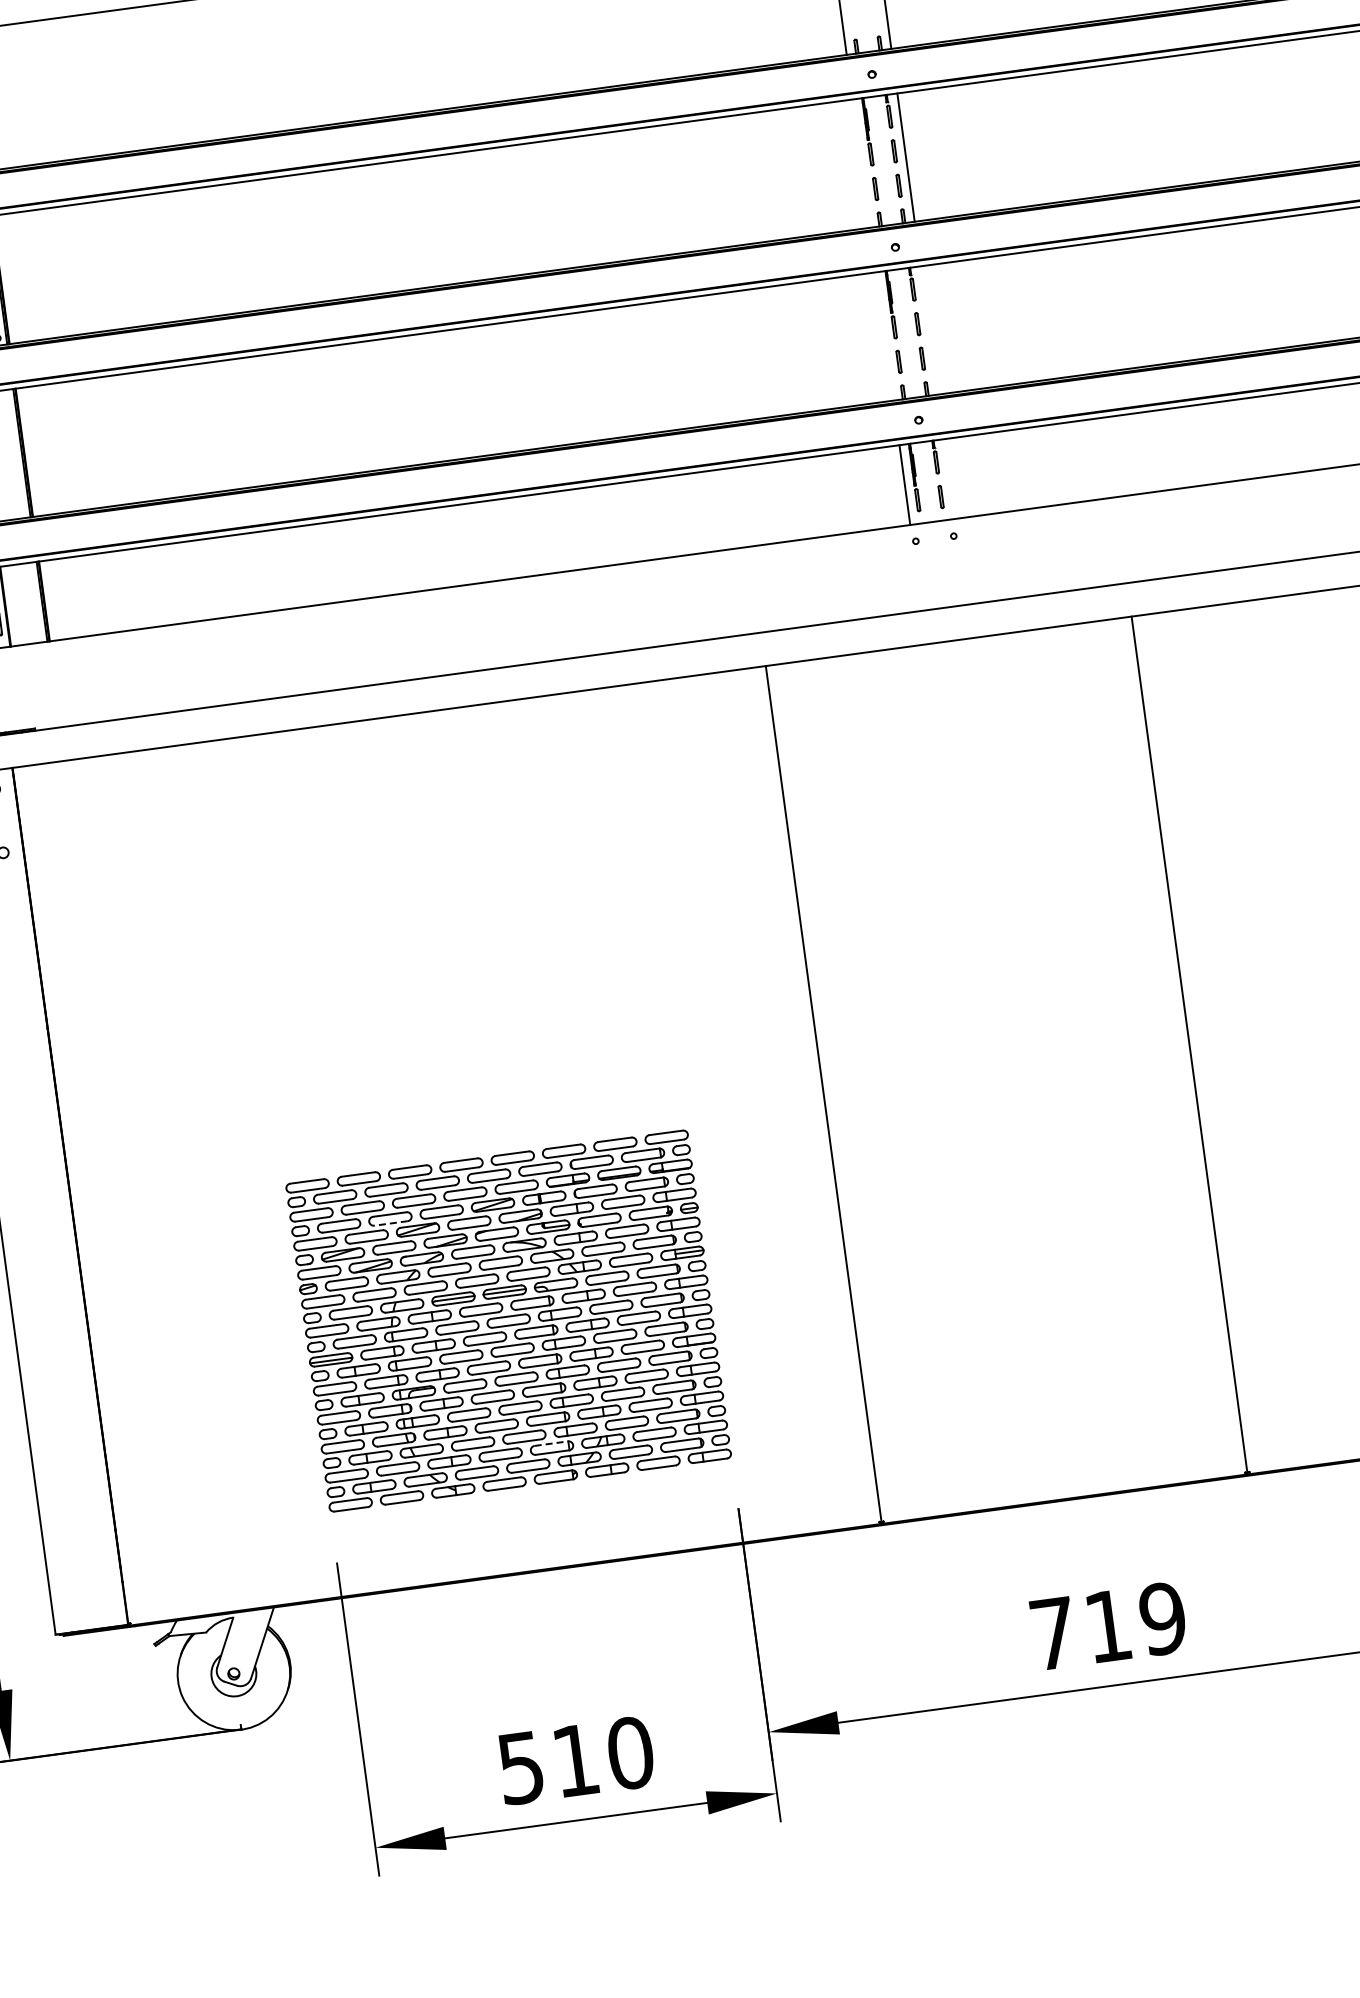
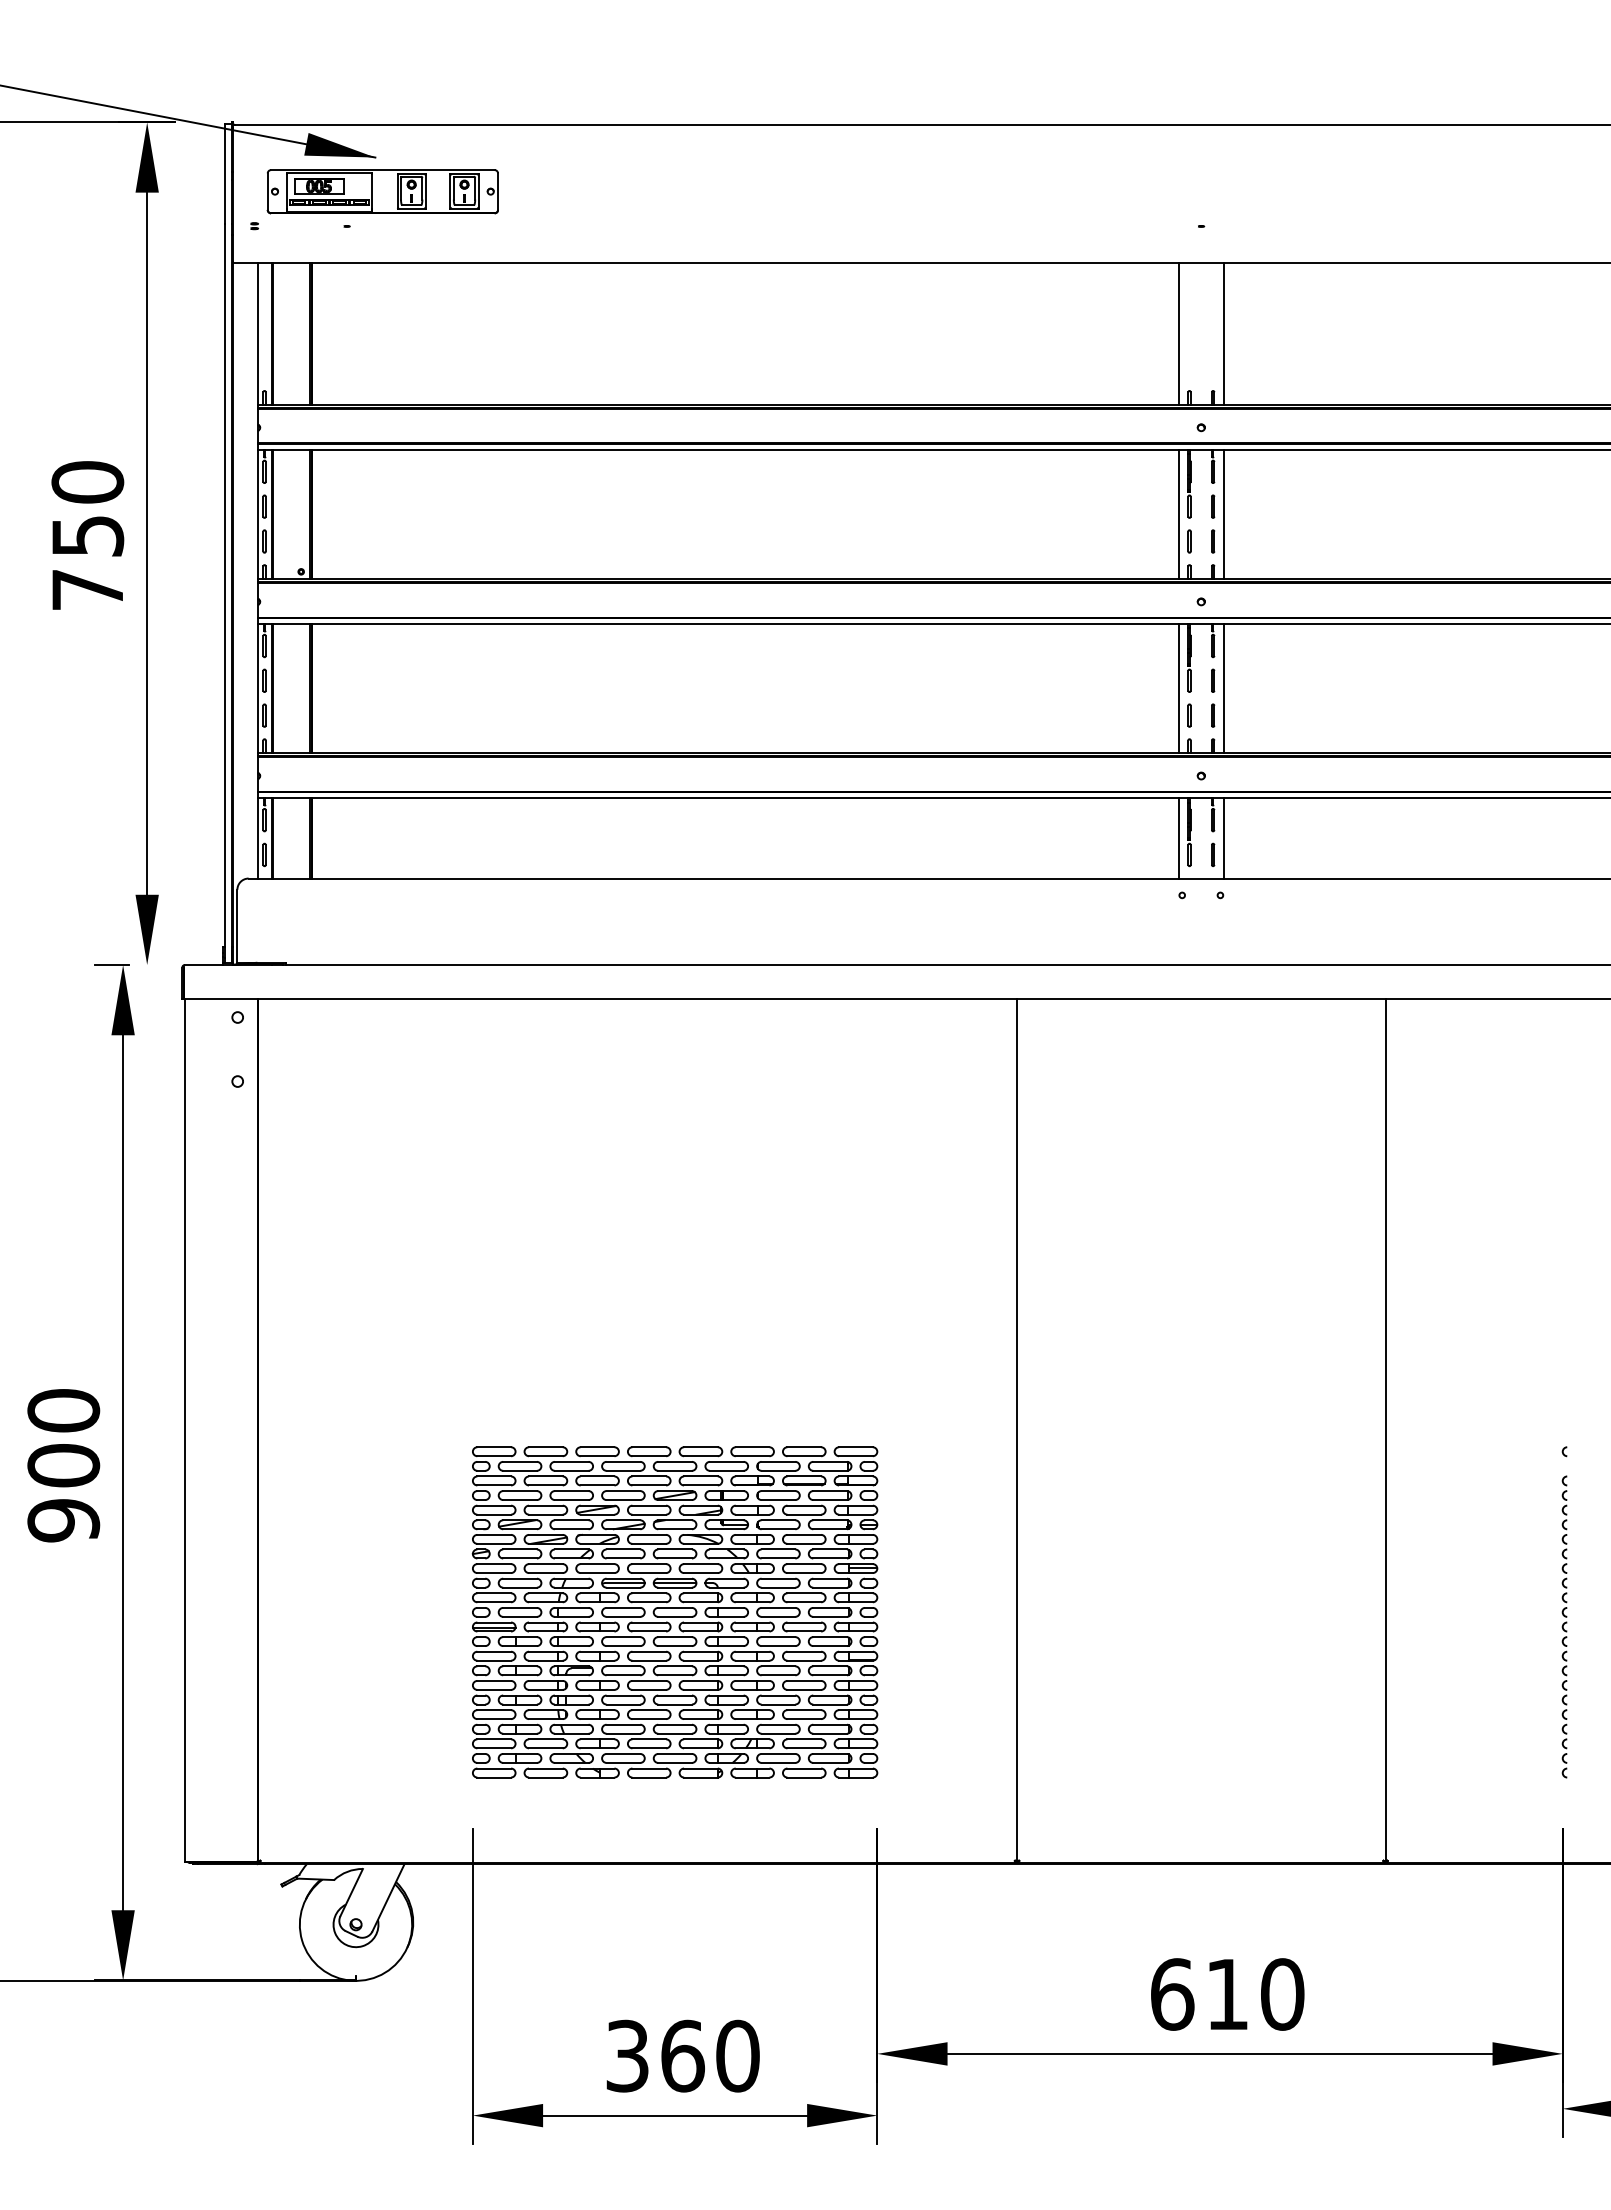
line: (861, 163) -> (1178, 514), added
line: (929, 330) -> (1223, 688), added
line: (884, 336) -> (1178, 688), added
line: (949, 479) -> (1223, 838), added
line: (390, 1223) -> (571, 1500), dashed -> solid
line: (550, 1443) -> (700, 1739), dashed -> solid
text: (1108, 1626) -> (1227, 1994), 719 -> 610
text: (548, 1763) -> (655, 2055), 510 -> 360

